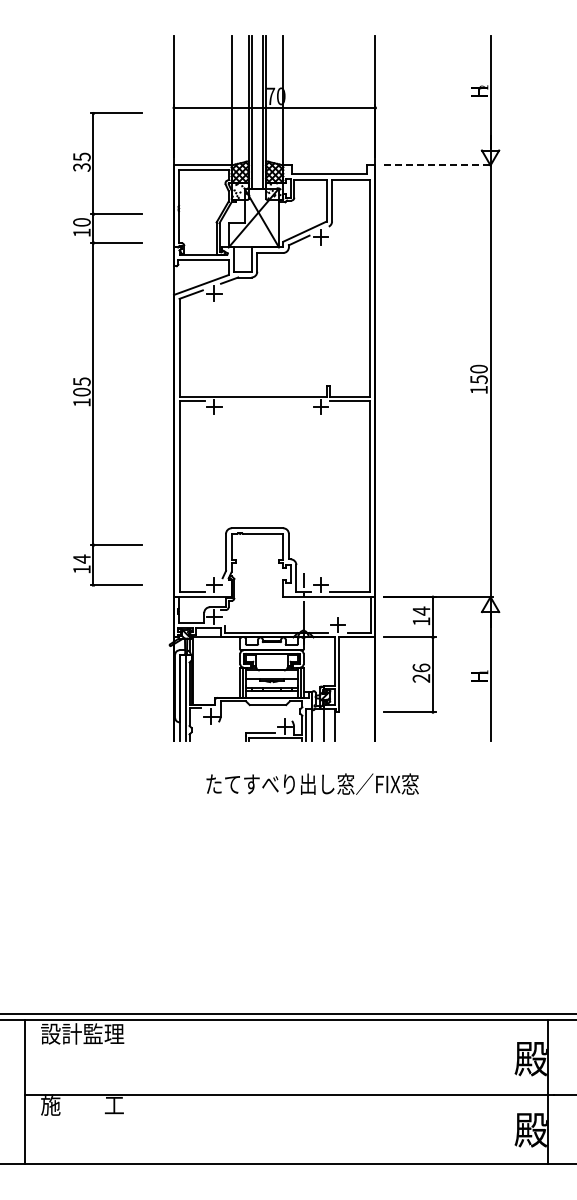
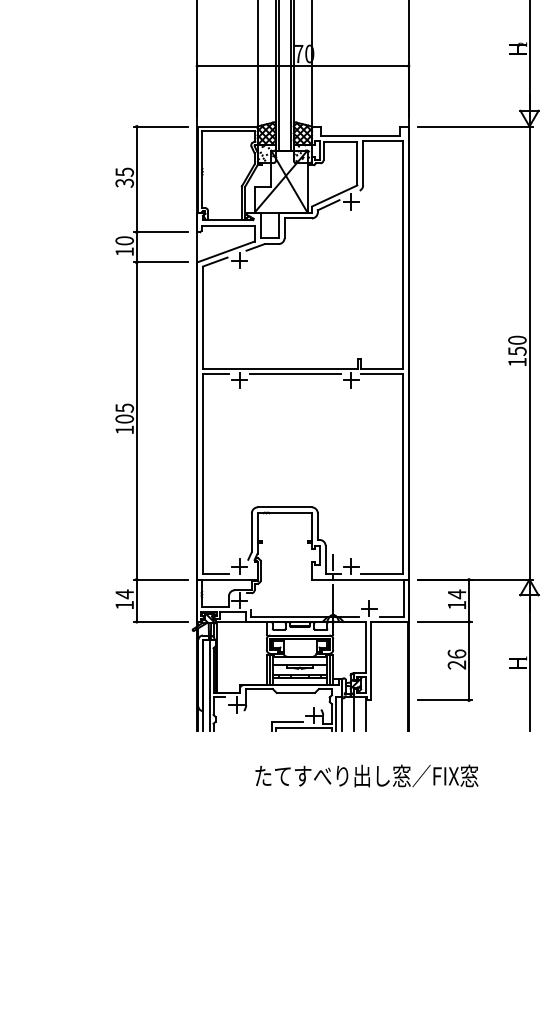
line: (438, 165) -> (474, 126), dashed -> solid
part: (93, 349) -> (136, 374), moved
line: (267, 401) -> (295, 374), added
text: (312, 783) -> (366, 775), moved

